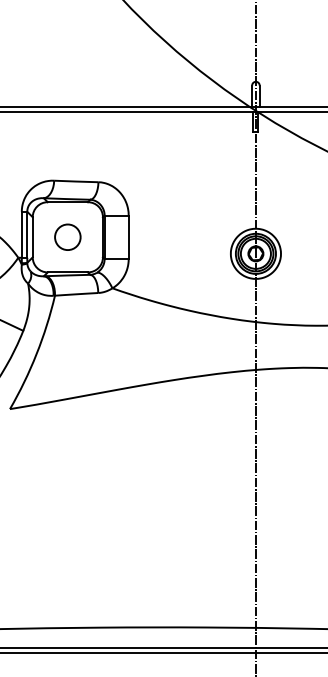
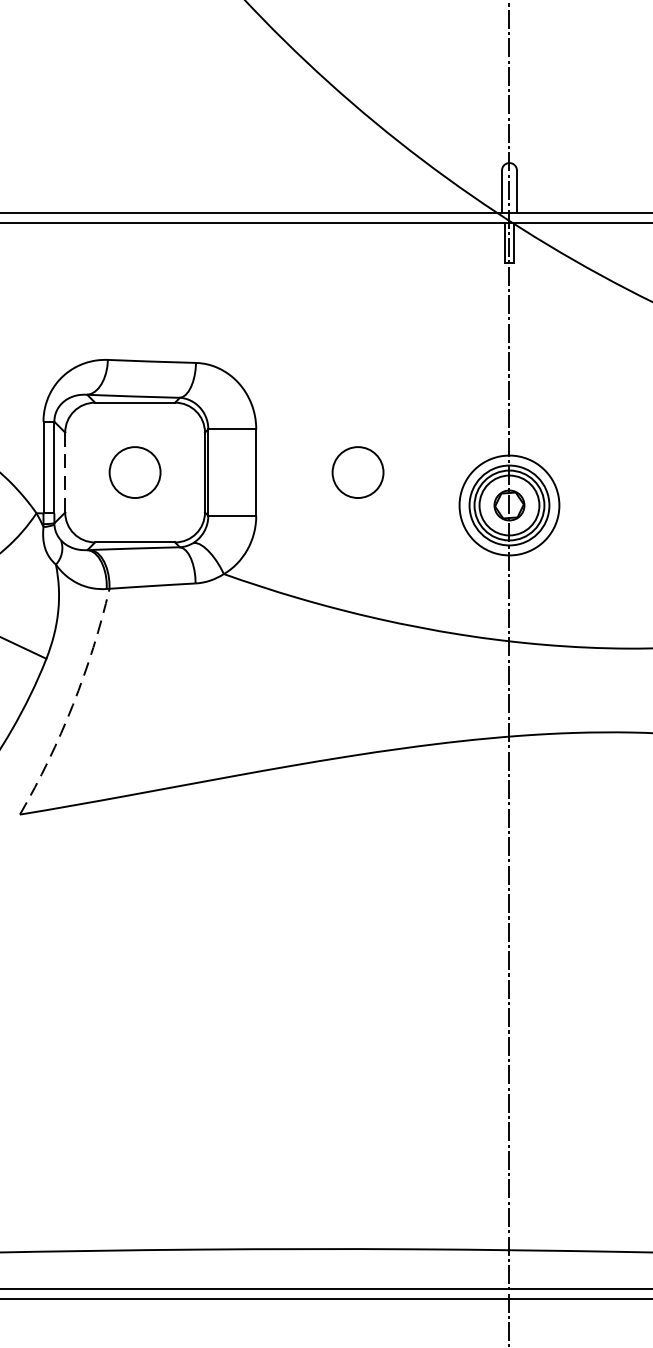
circle: (179, 236) -> (357, 470), added
line: (32, 237) -> (64, 472), solid -> dashed
arc: (36, 354) -> (72, 705), solid -> dashed

